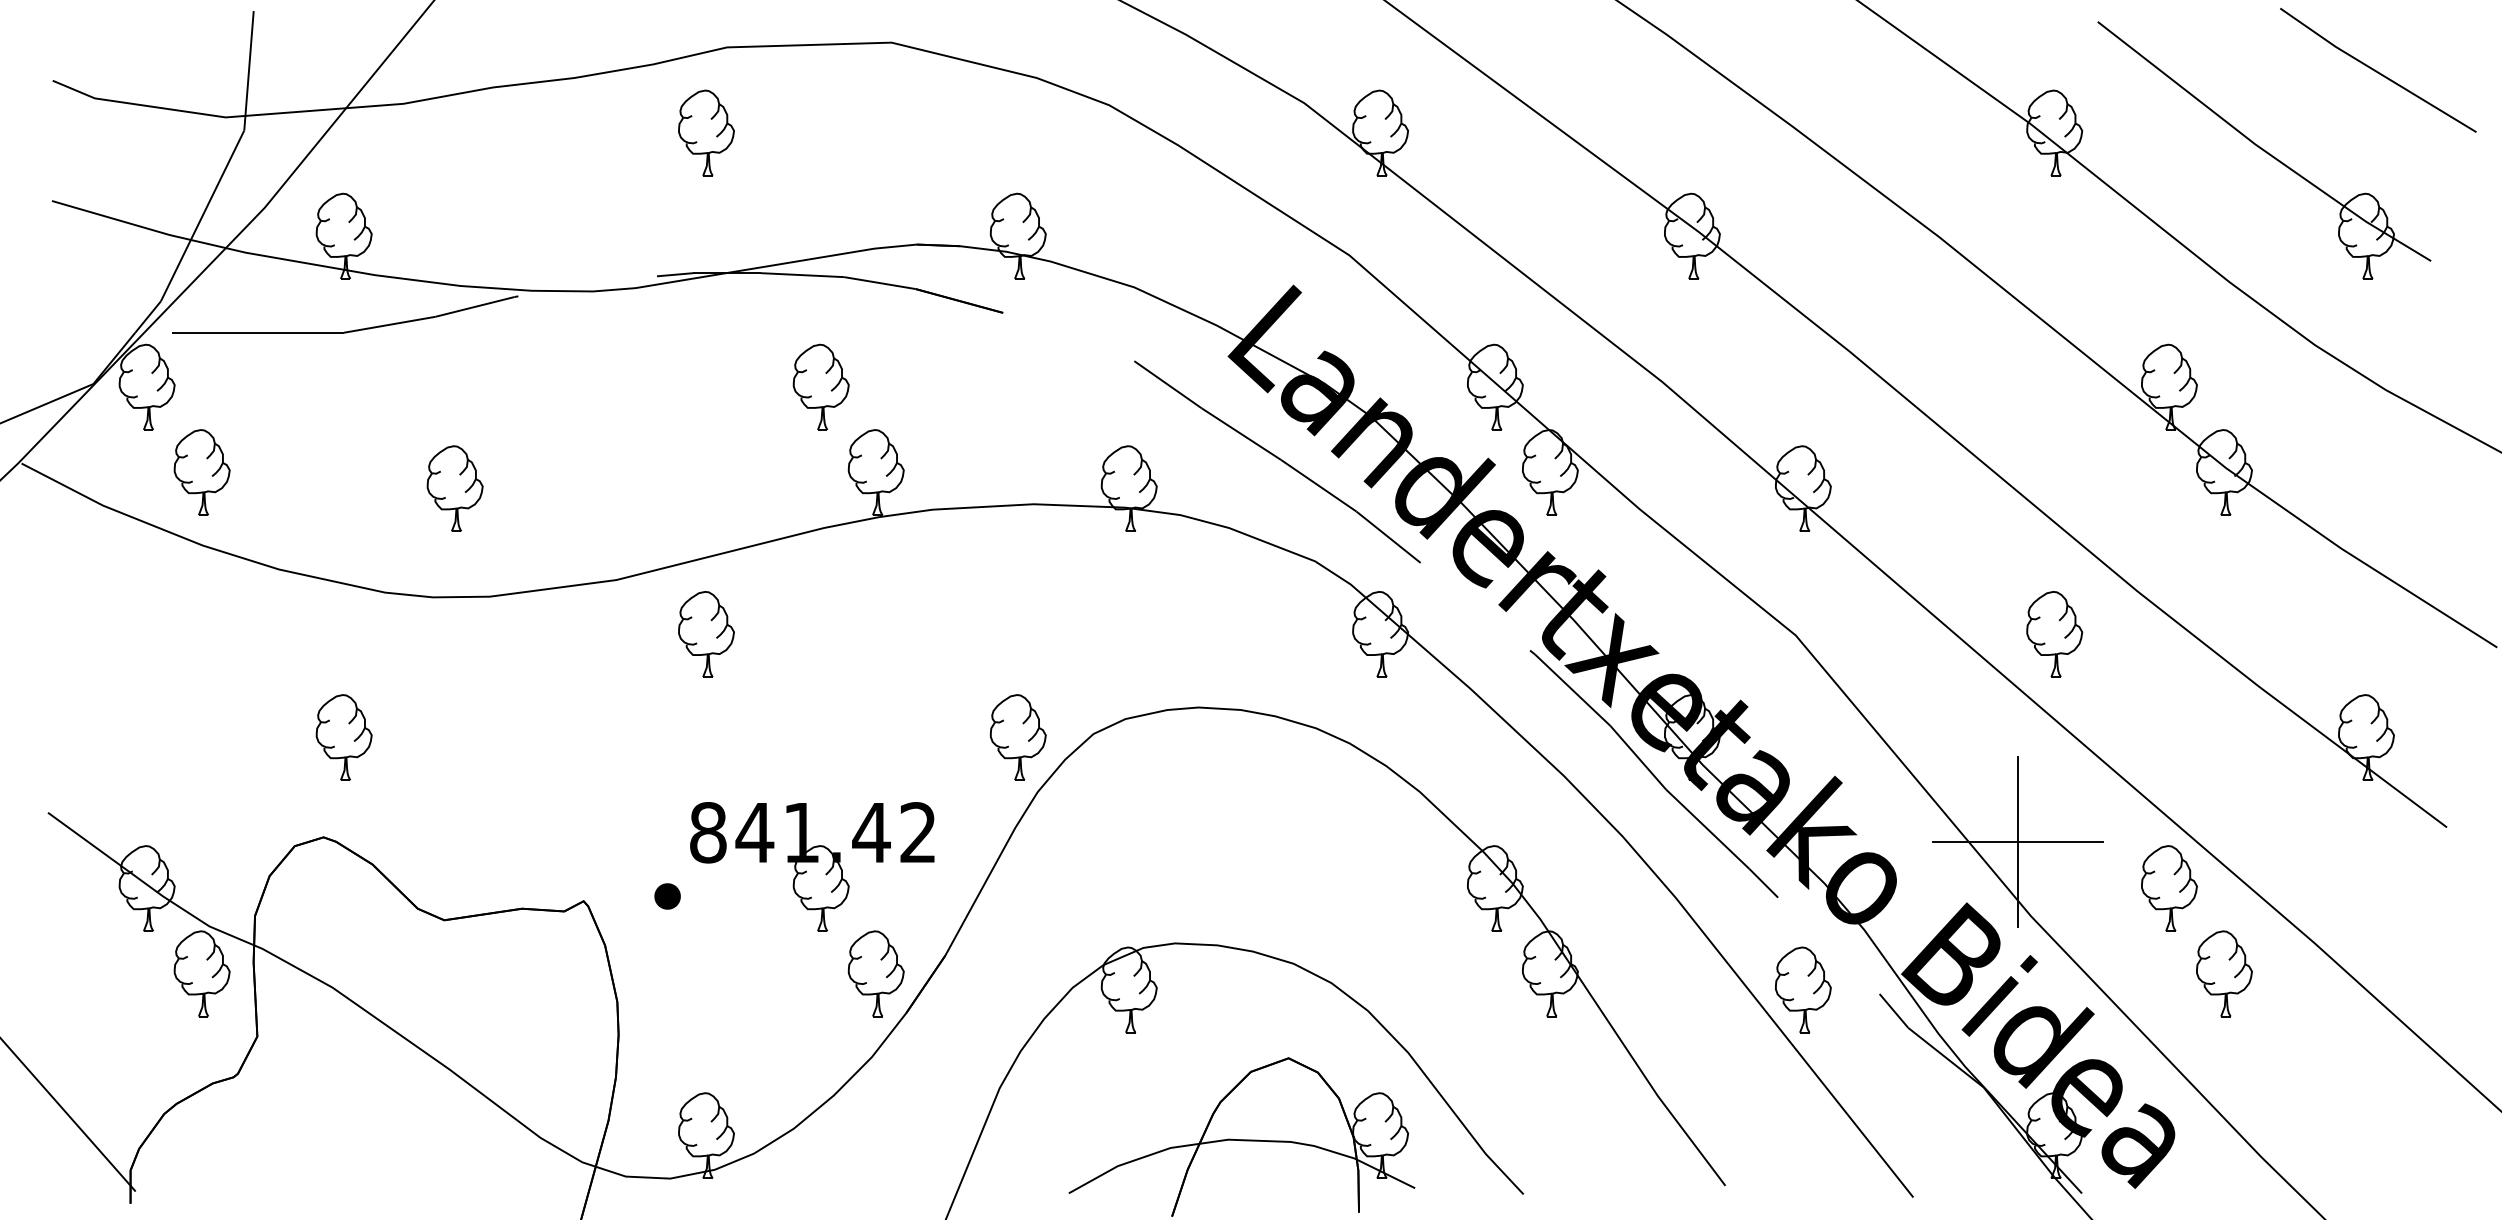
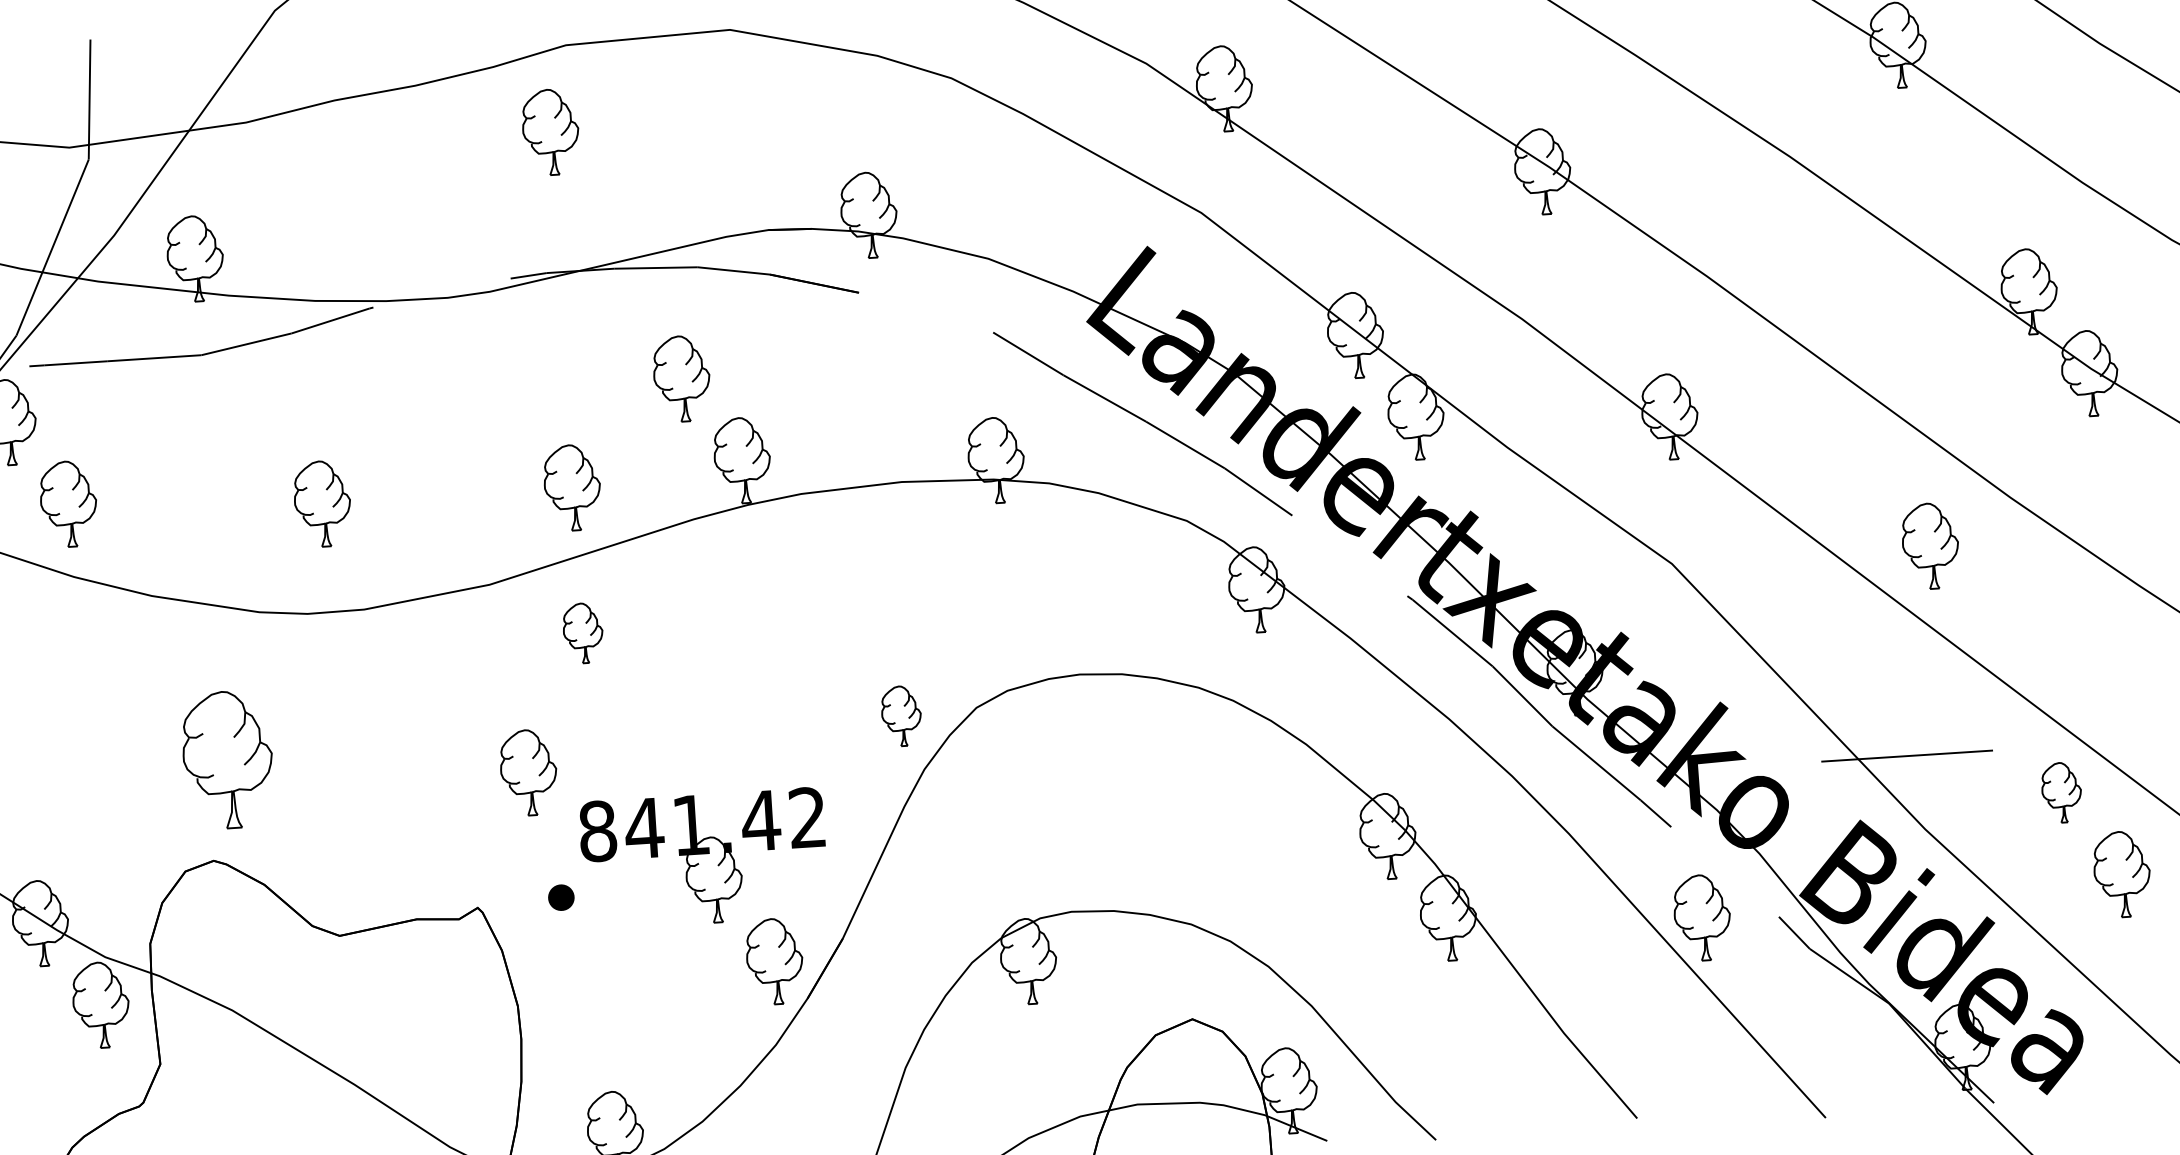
part: (704, 488) -> (571, 487), added
part: (706, 634) -> (583, 633), size x0.7
part: (343, 737) -> (227, 759), size x1.6
part: (1018, 737) -> (901, 716), size x0.7
part: (642, 769) -> (528, 772), added
line: (2017, 842) -> (1906, 756), removed
part: (2169, 888) -> (2061, 792), size x0.7

